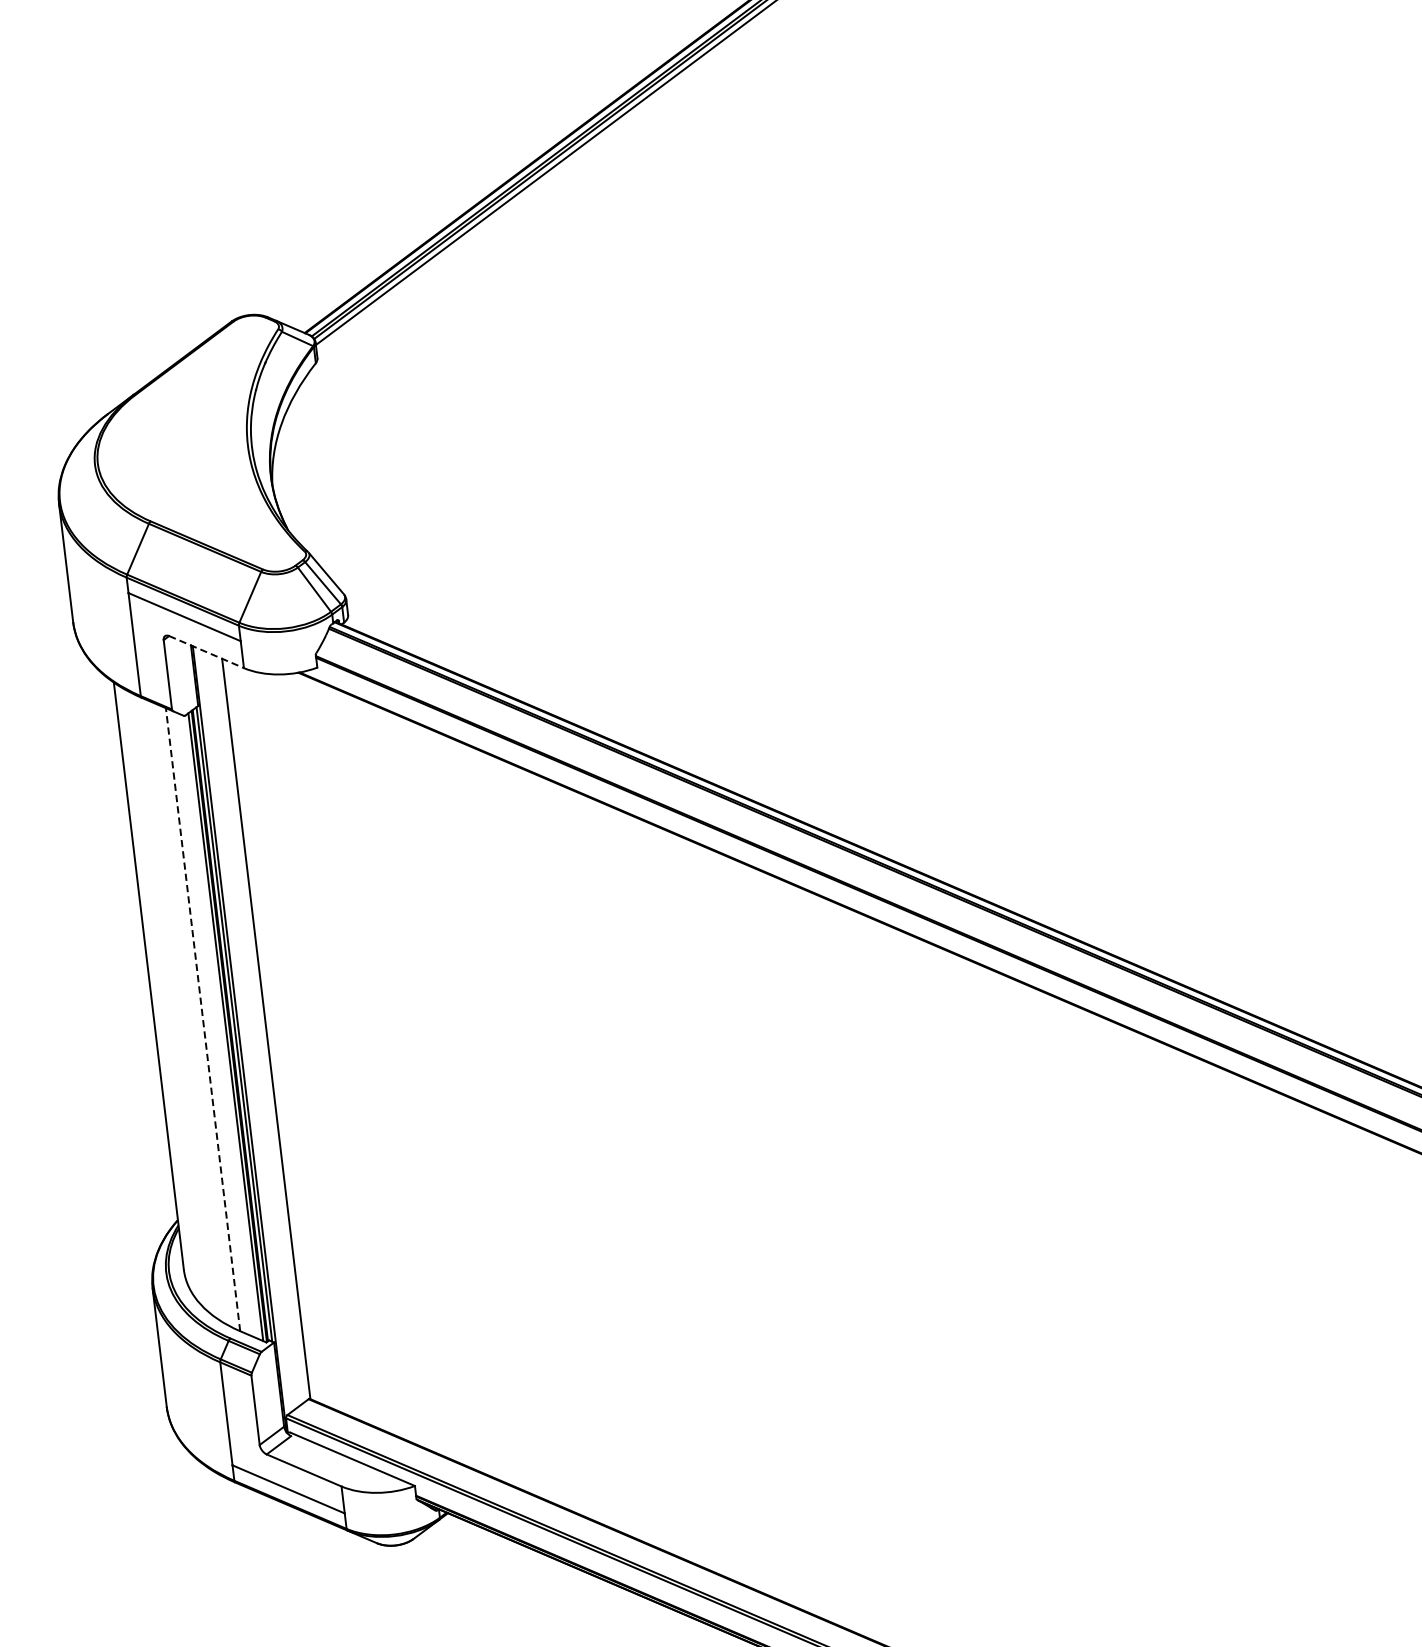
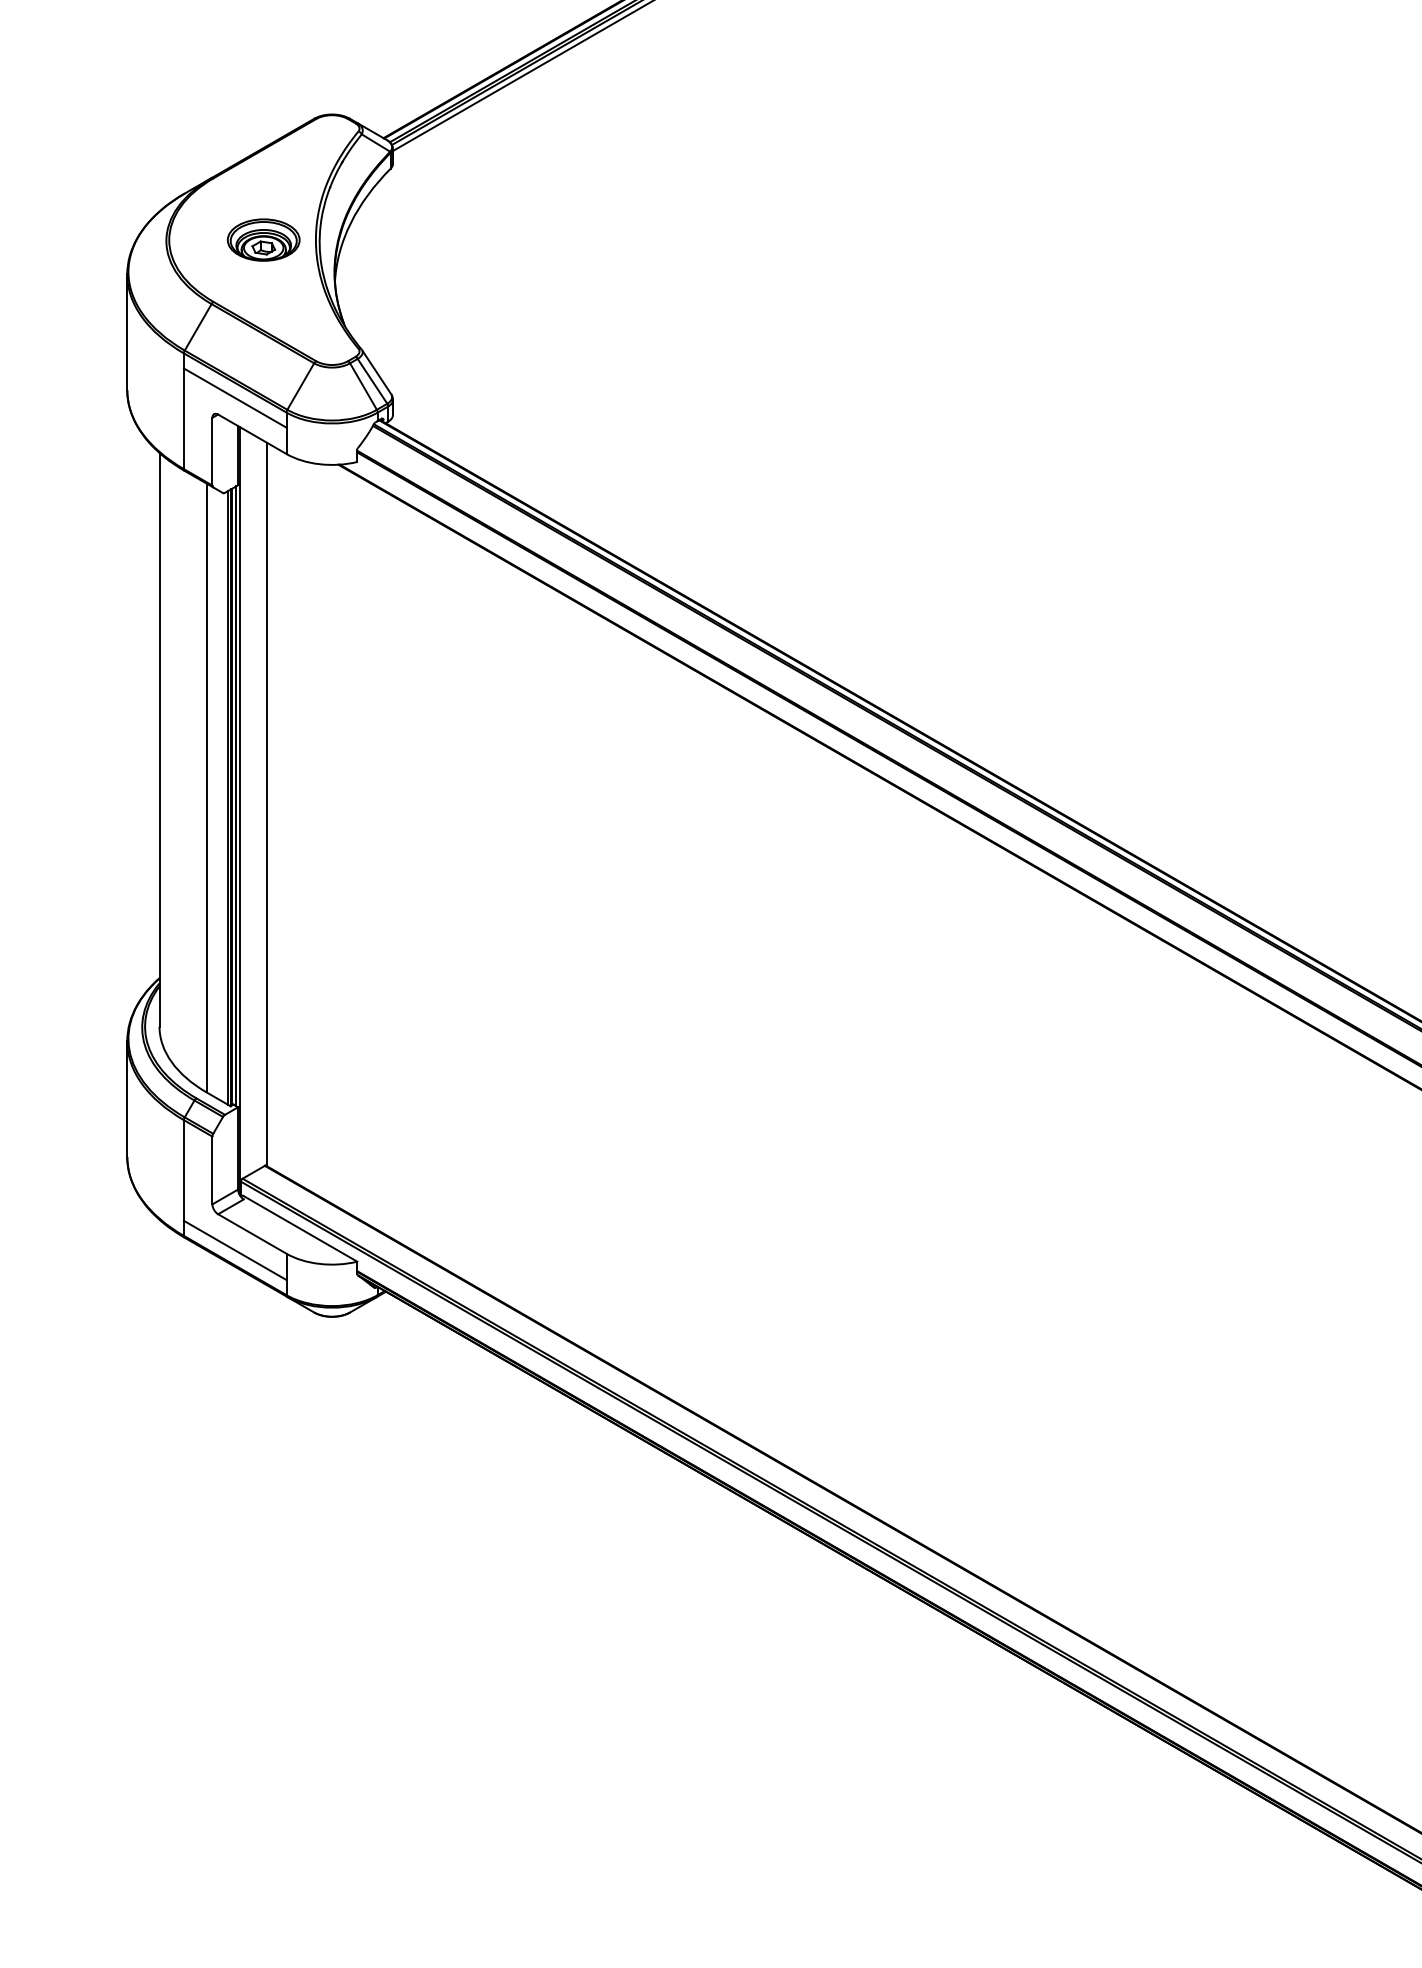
part: (194, 451) -> (263, 239), added
line: (206, 652) -> (252, 434), dashed -> solid
line: (202, 1019) -> (206, 787), dashed -> solid

